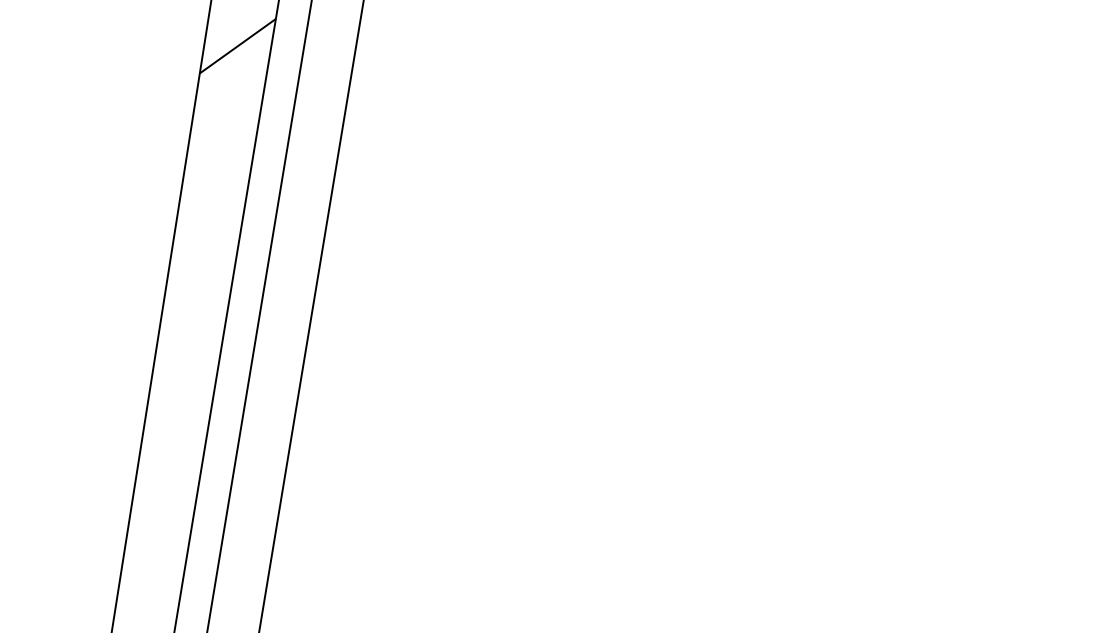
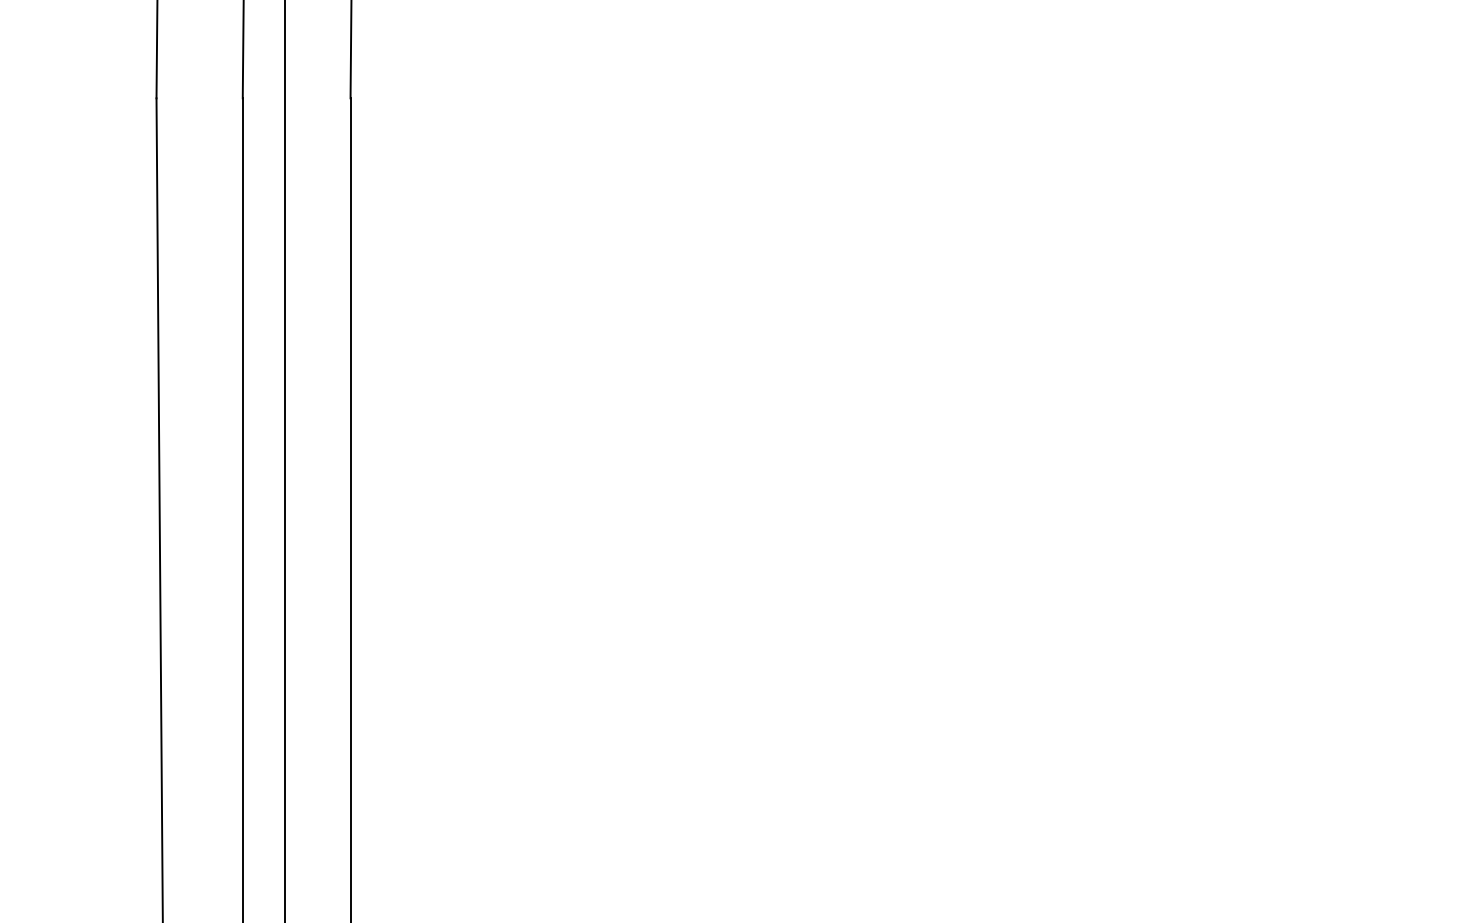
hatch: (237, 46) -> (199, 190), removed

